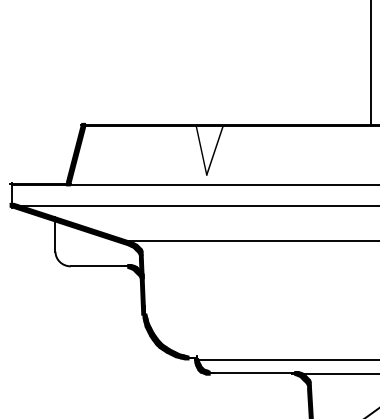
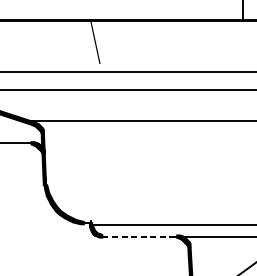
fill: (214, 150) -> (106, 42), removed
line: (253, 373) -> (140, 236), solid -> dashed

